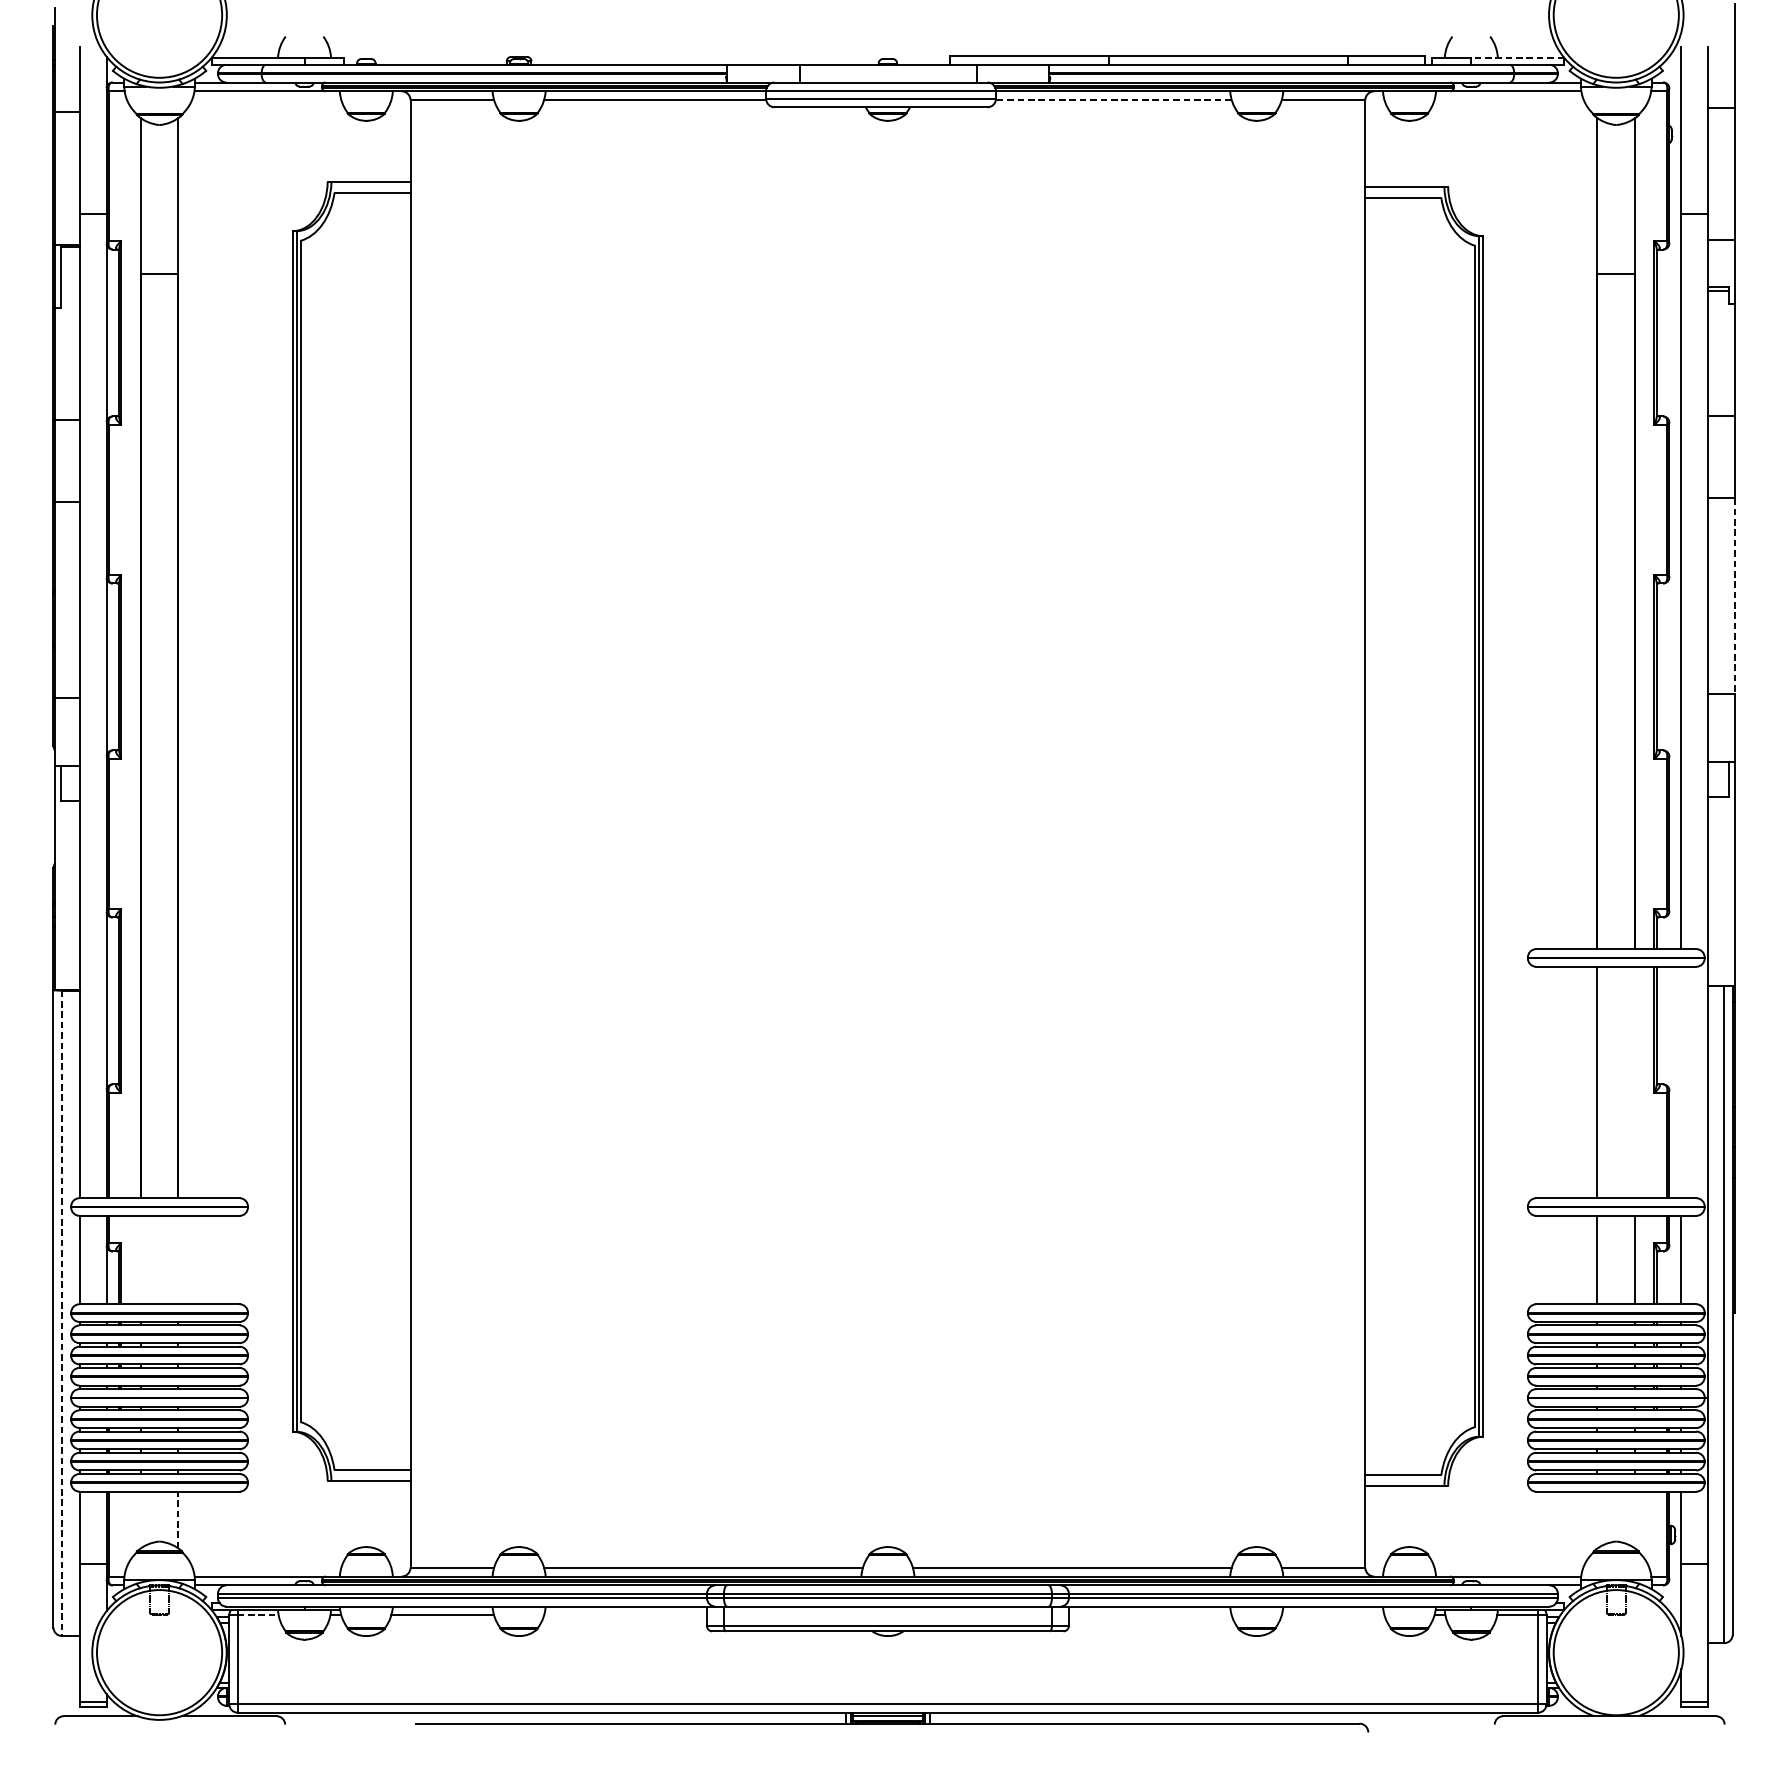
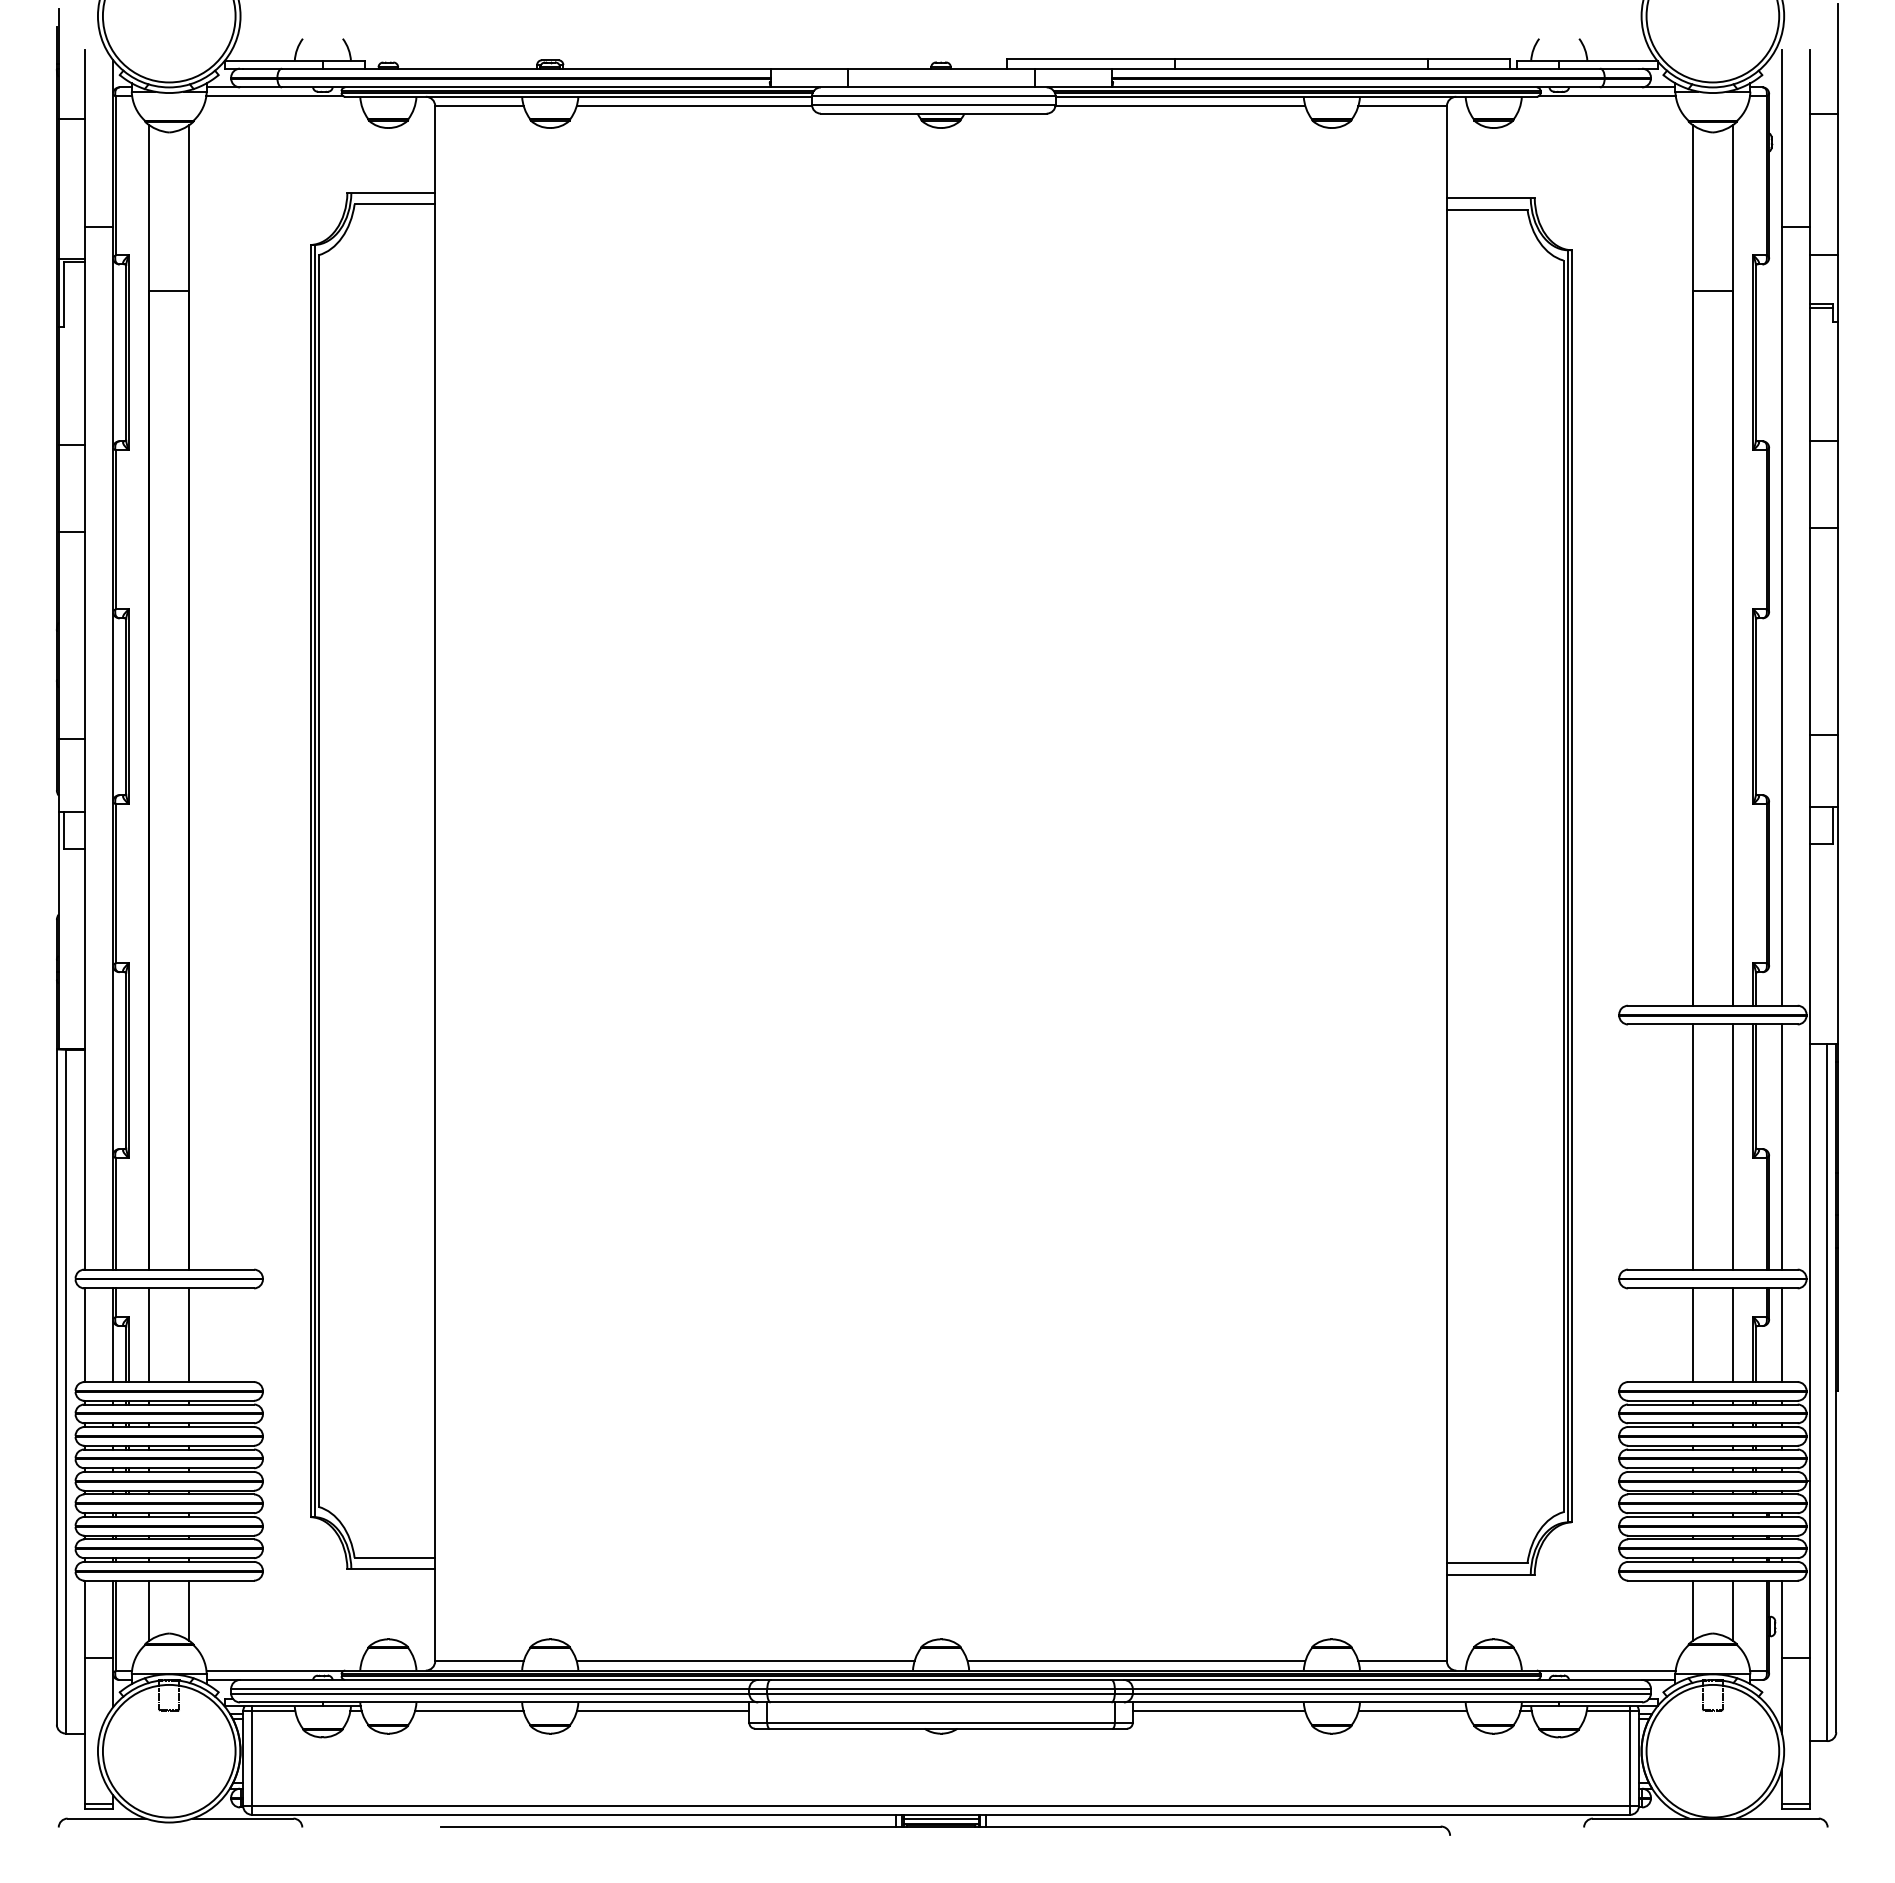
line: (1516, 58) -> (1607, 61), dashed -> solid
line: (1113, 100) -> (1180, 106), dashed -> solid
line: (1734, 595) -> (1838, 631), dashed -> solid
line: (1634, 1081) -> (1732, 1146), added
line: (1681, 1081) -> (1781, 1146), added
line: (140, 1260) -> (149, 1335), added
line: (178, 1260) -> (189, 1335), added
line: (61, 1313) -> (65, 1391), dashed -> solid
line: (140, 1519) -> (149, 1610), added
line: (178, 1519) -> (189, 1610), dashed -> solid
line: (1597, 1519) -> (1692, 1610), added
line: (1634, 1519) -> (1732, 1610), added
line: (257, 1615) -> (273, 1711), dashed -> solid
line: (625, 1615) -> (662, 1711), added
line: (1149, 1615) -> (1218, 1711), added
line: (1332, 1615) -> (1412, 1711), added

